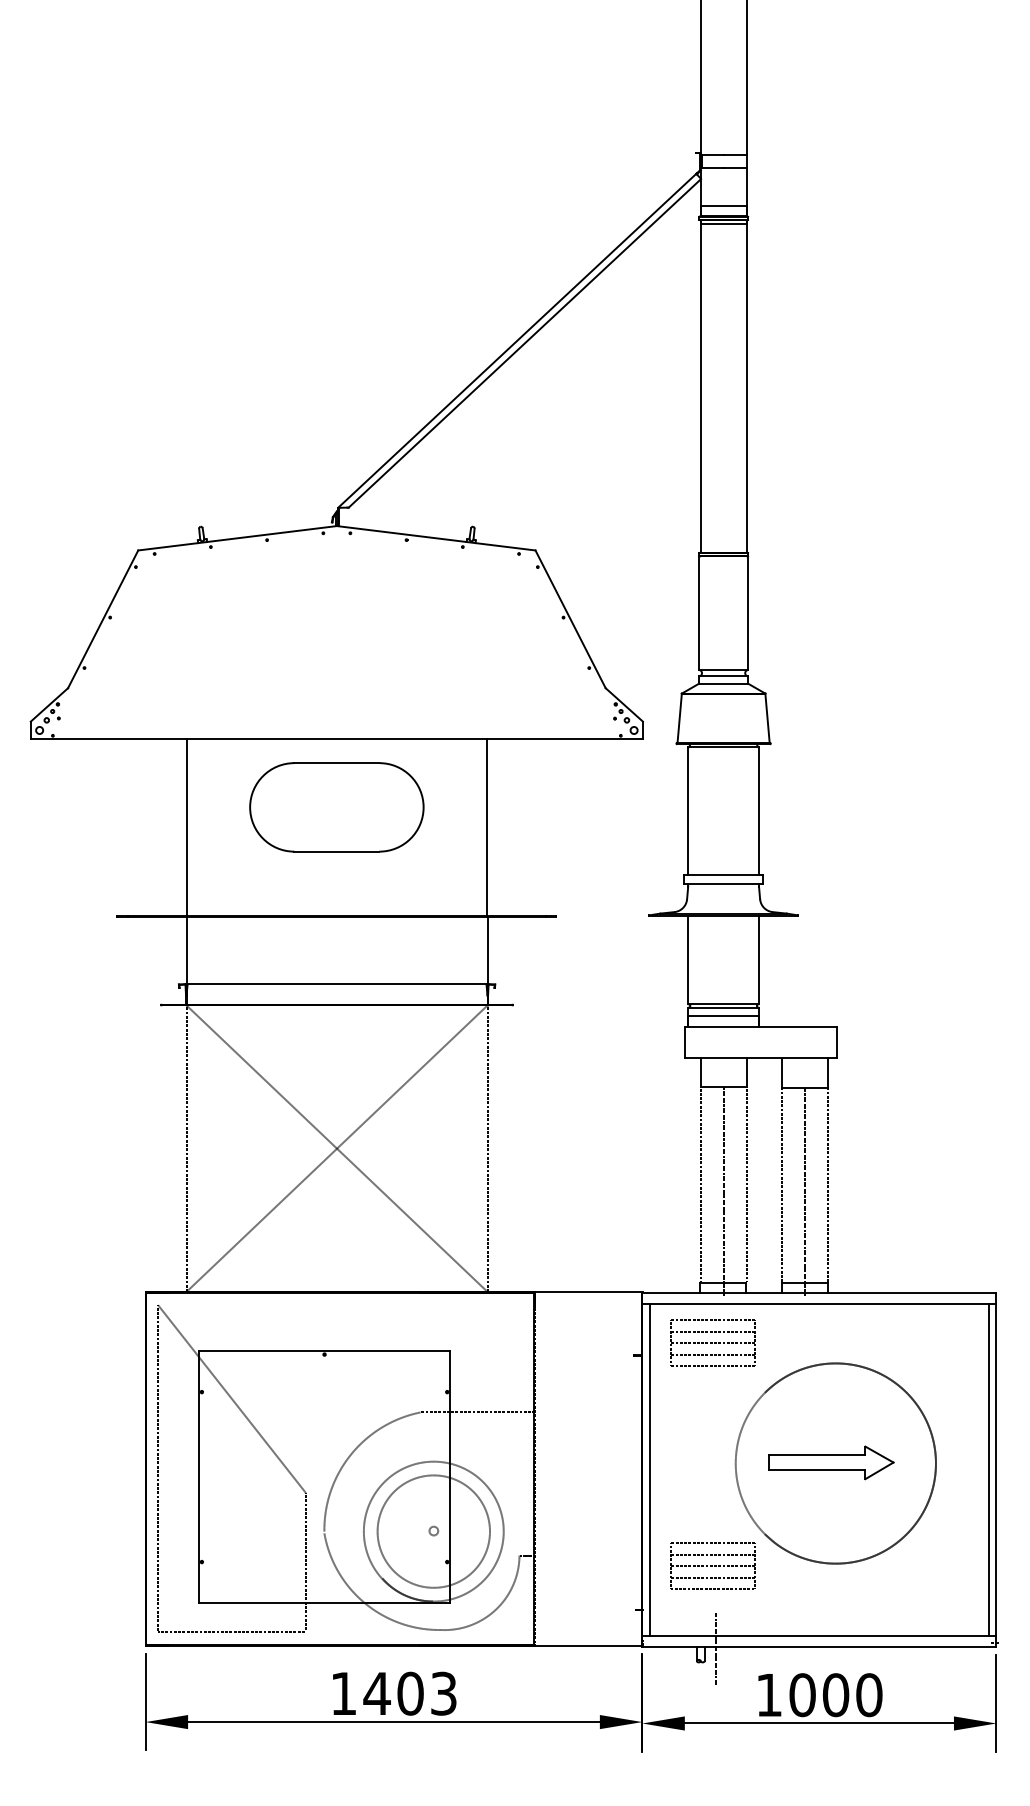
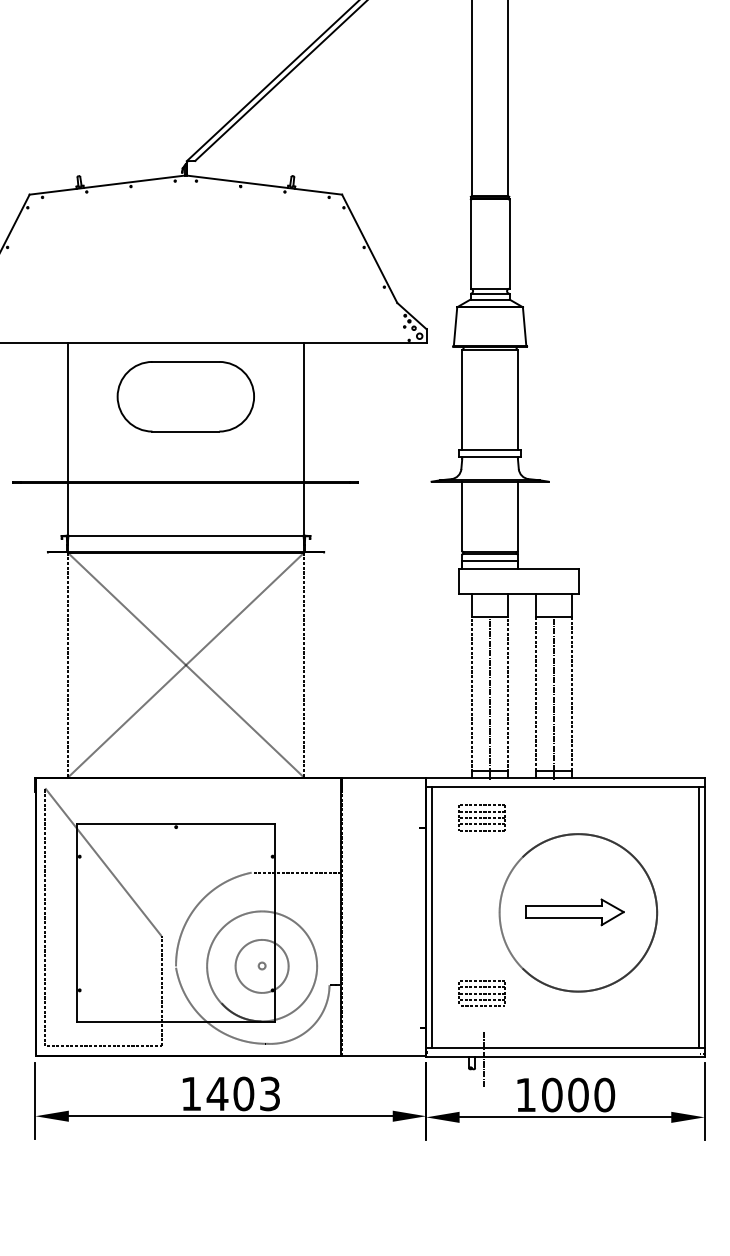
part: (712, 1342) -> (481, 817), size x0.7
circle: (433, 1531) -> (261, 966), size x0.6
part: (712, 1565) -> (481, 993), size x0.7

